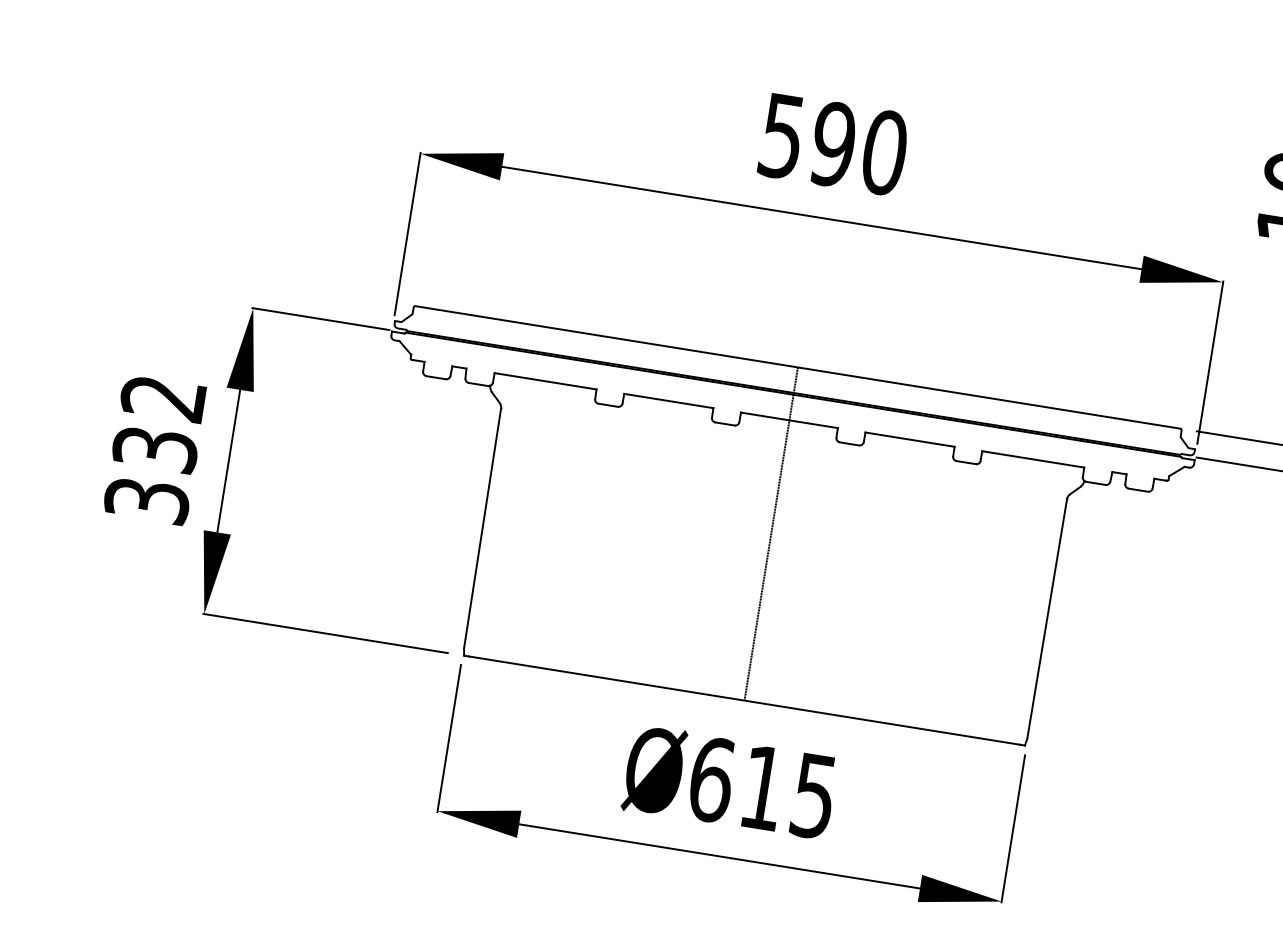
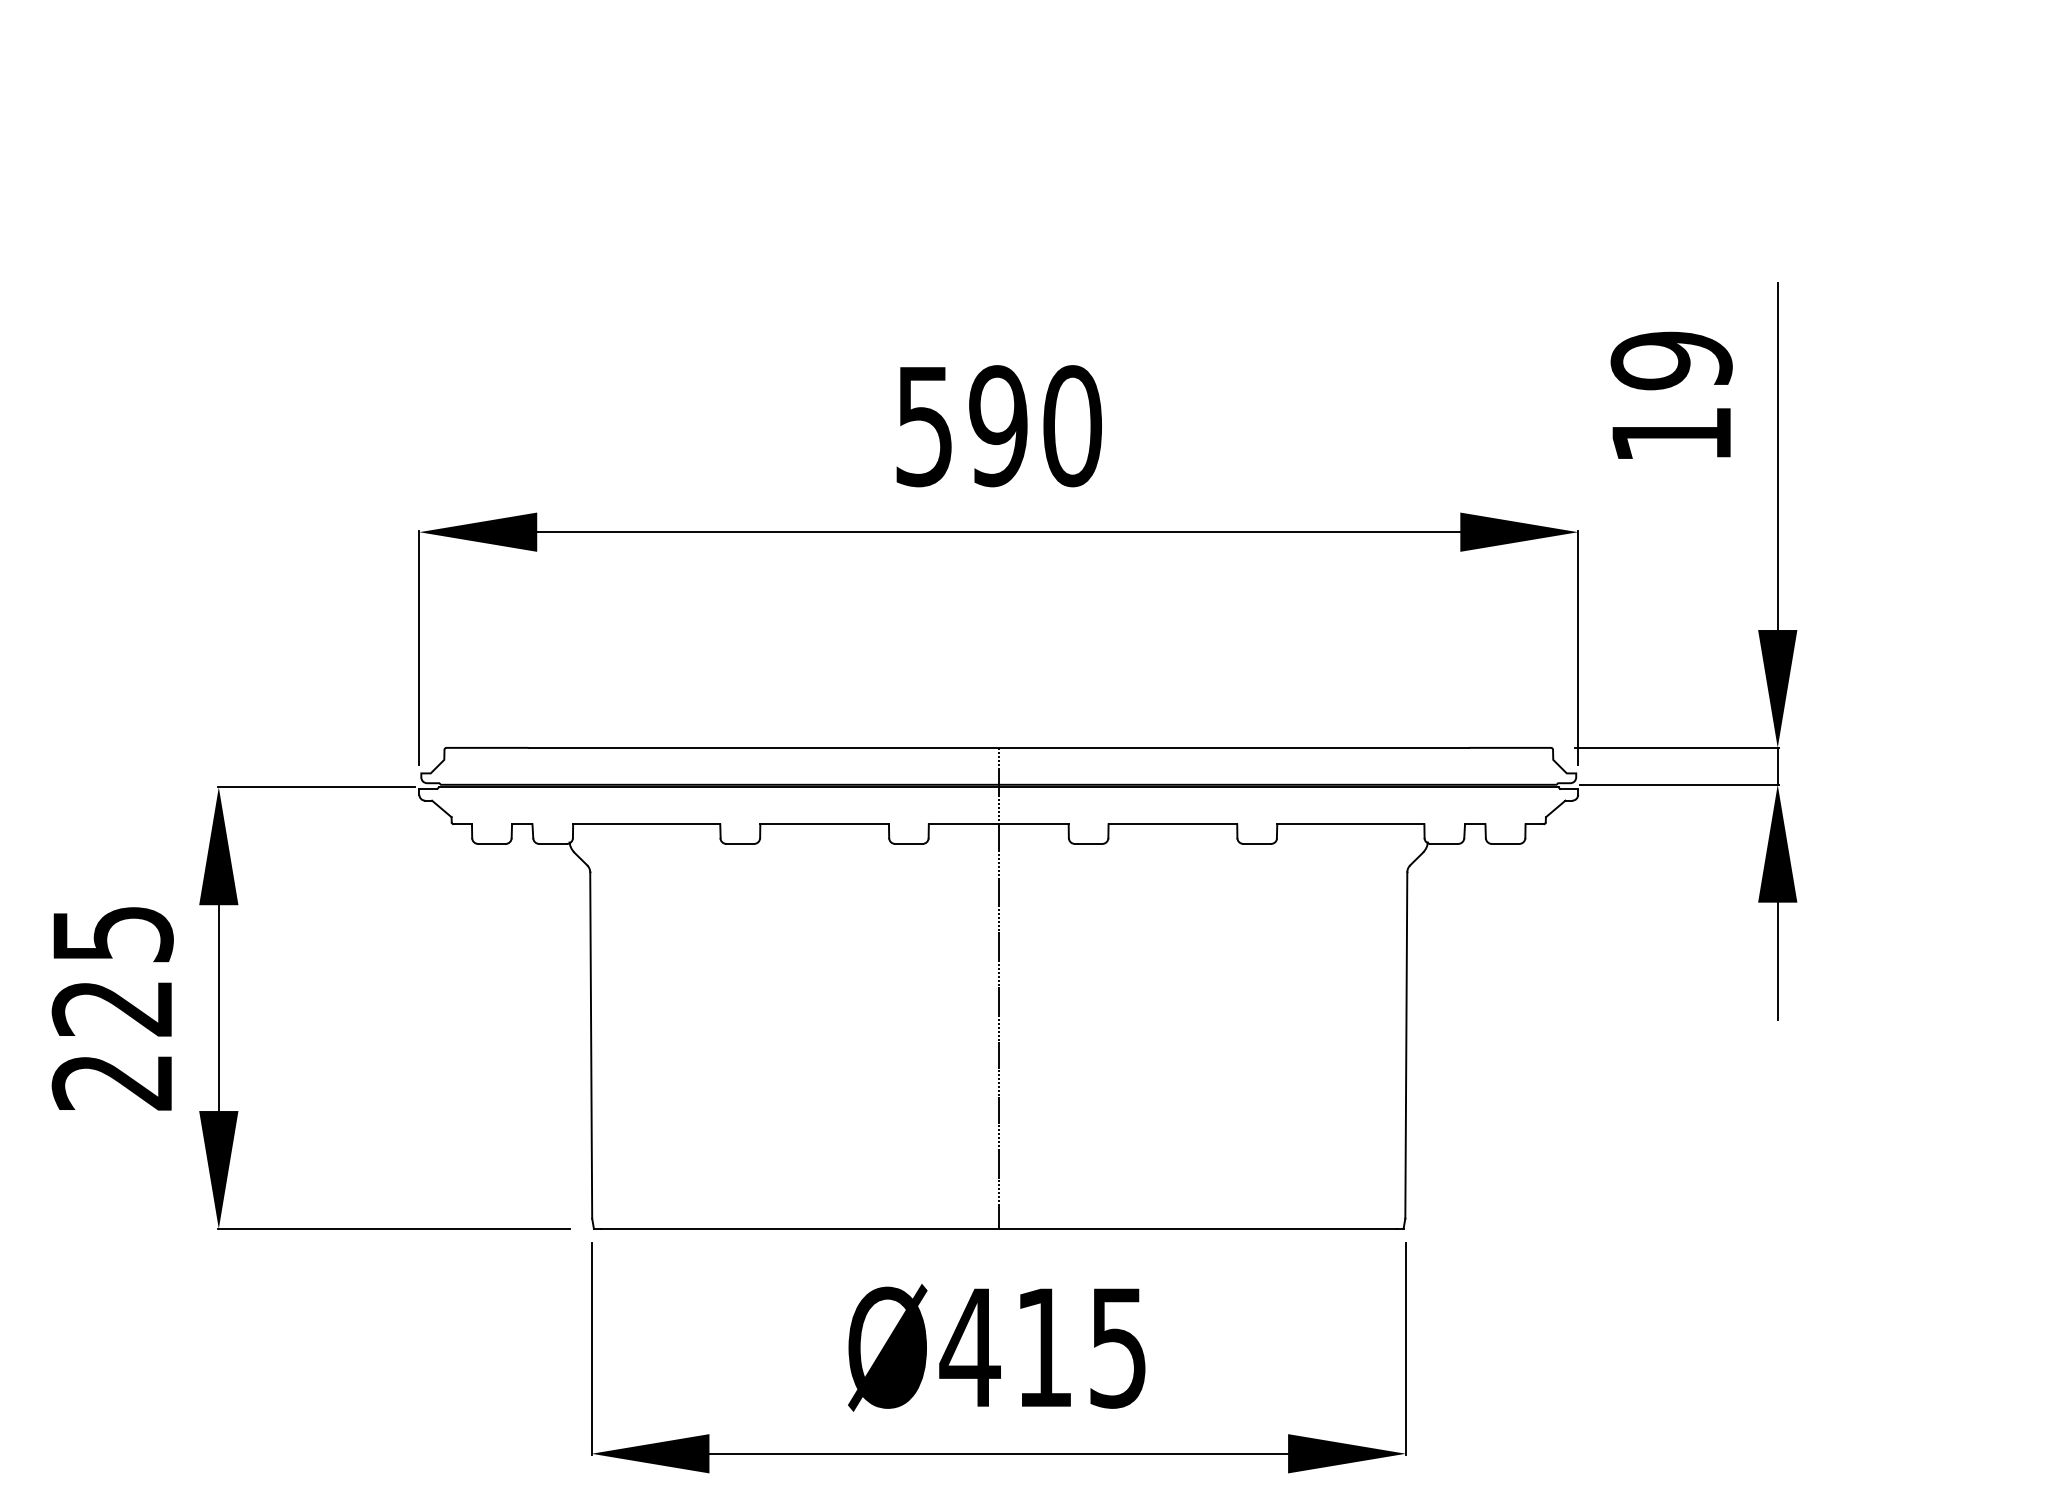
text: (155, 449) -> (112, 1008), 332 -> 225
text: (711, 779) -> (969, 1347), Ø615 -> Ø415

